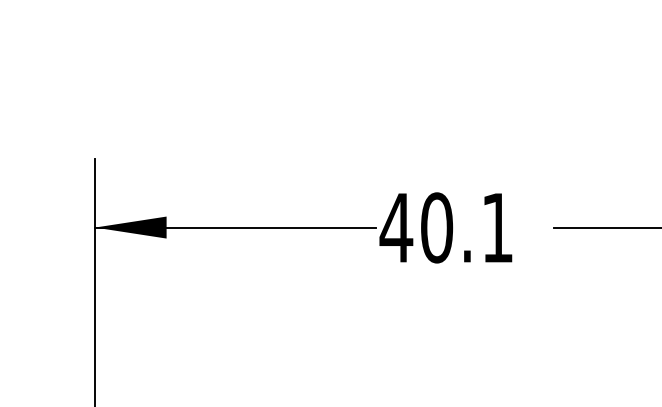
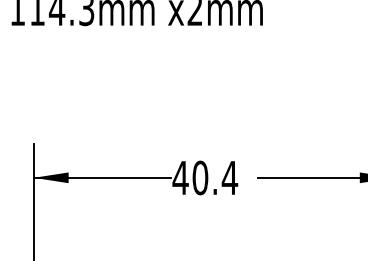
text: (496, 226) -> (229, 177), 40.1 -> 40.4

